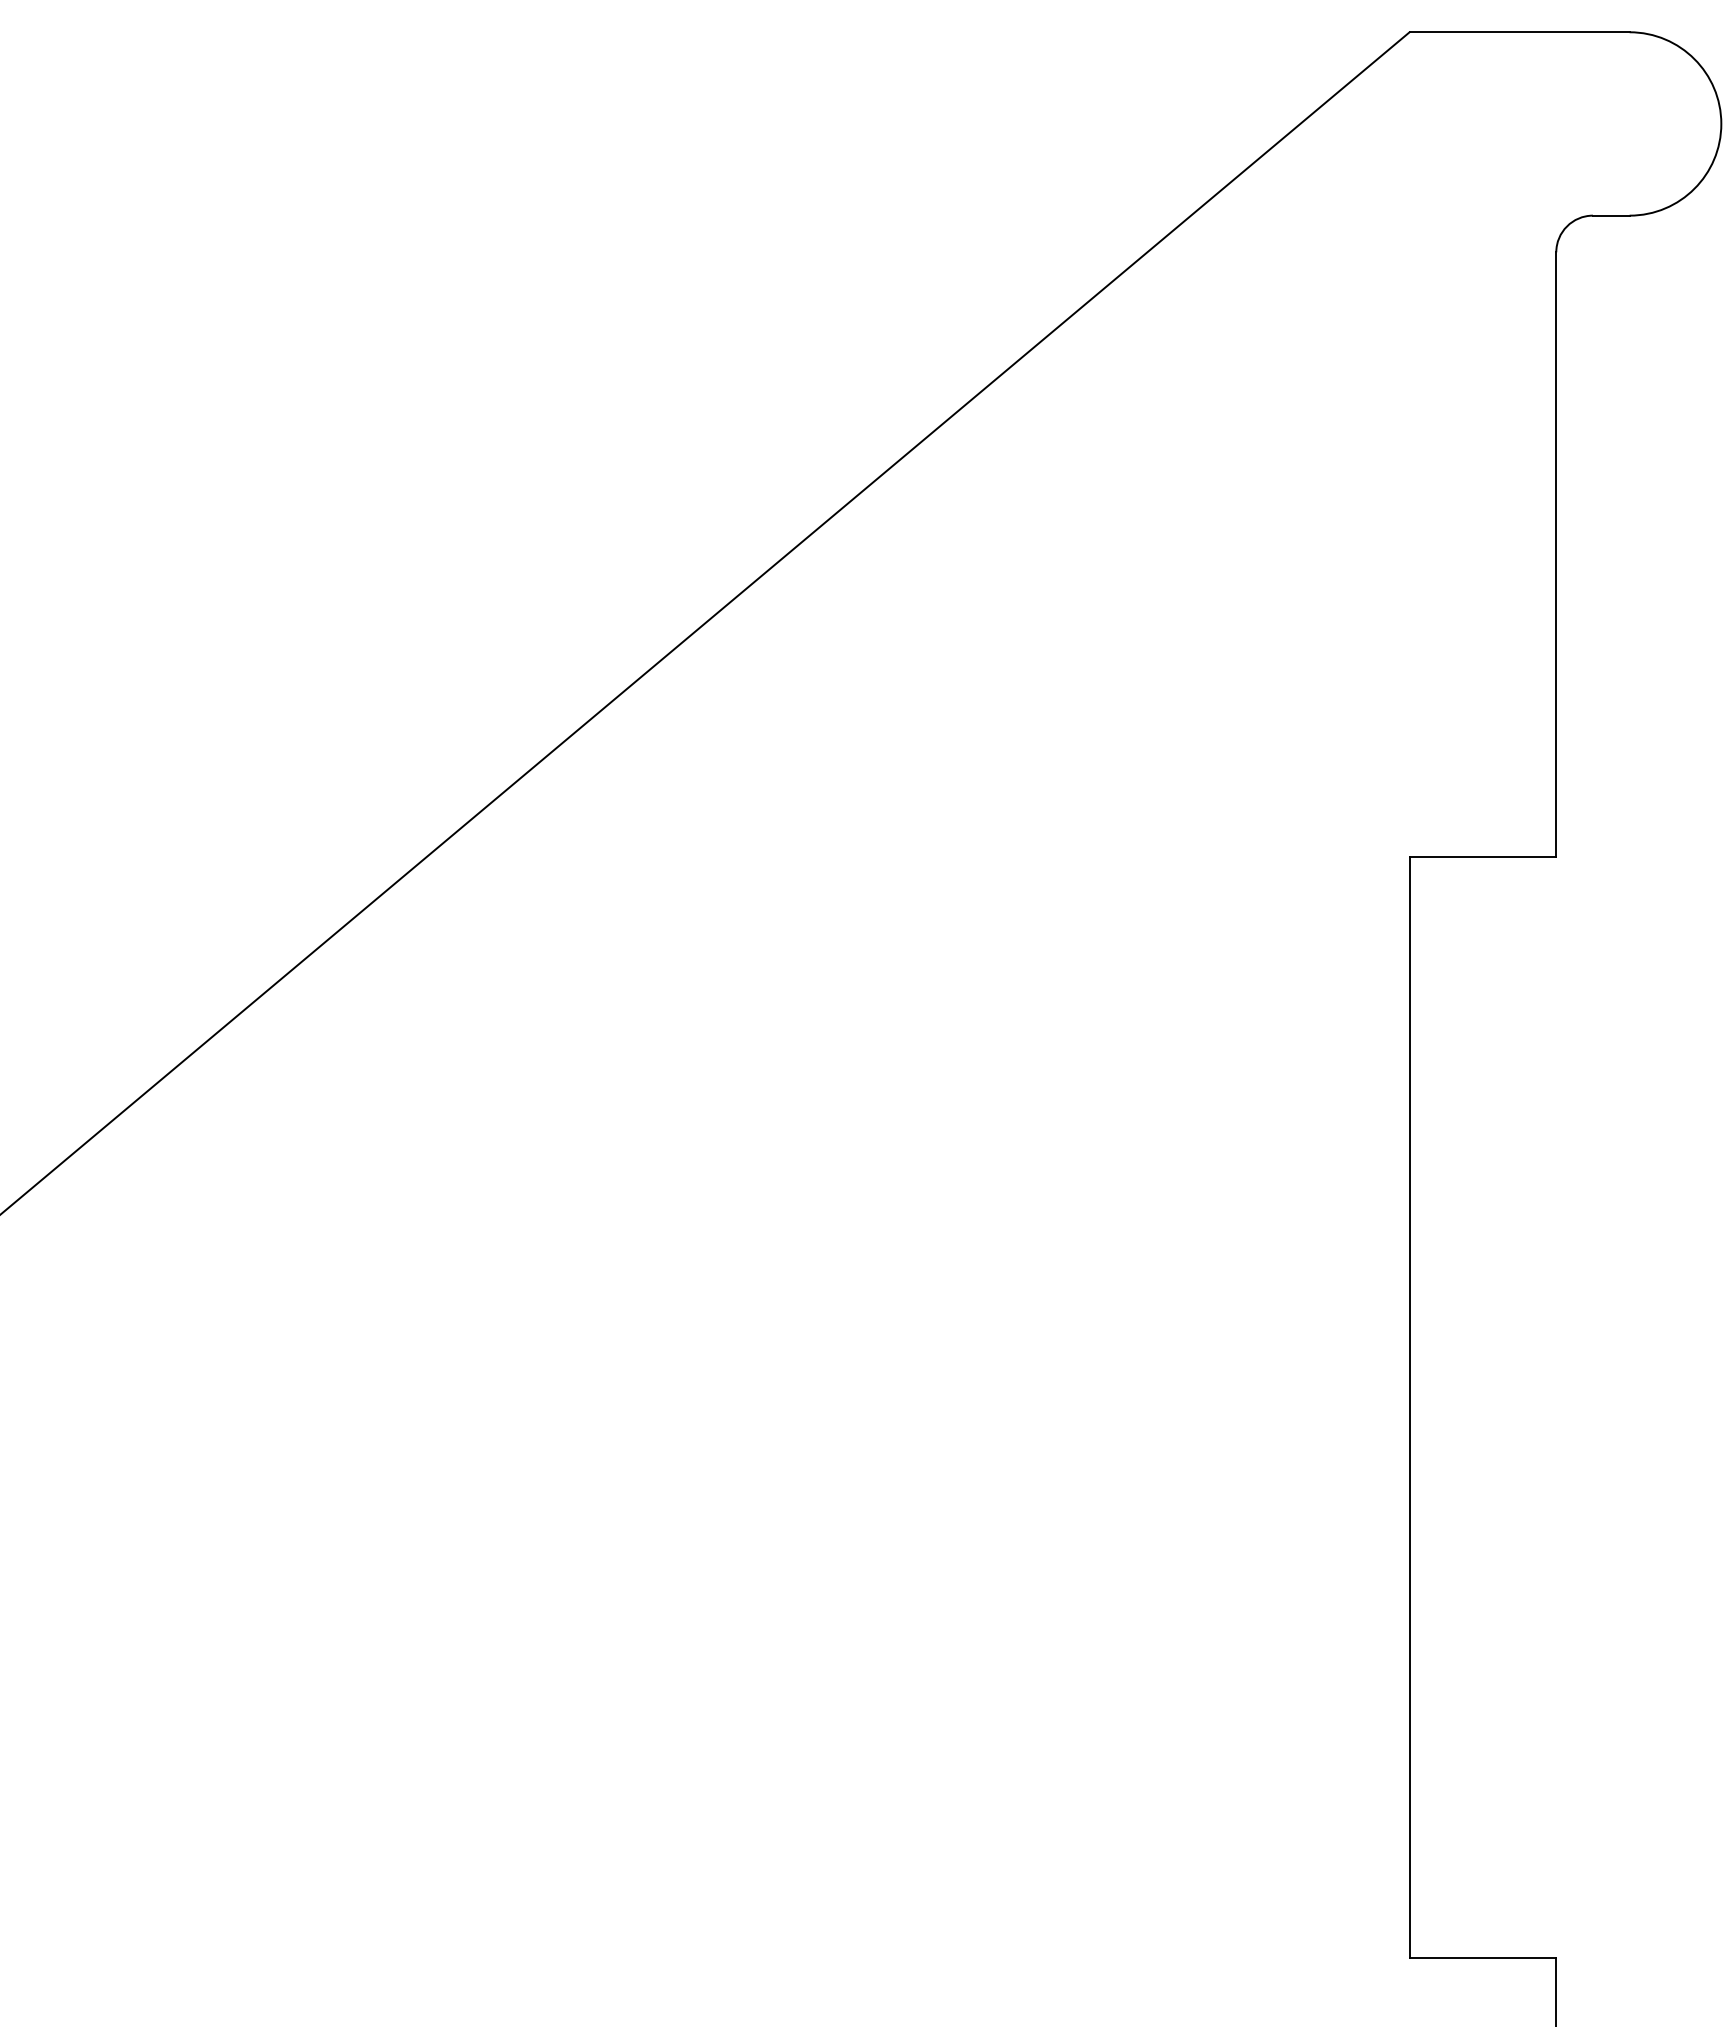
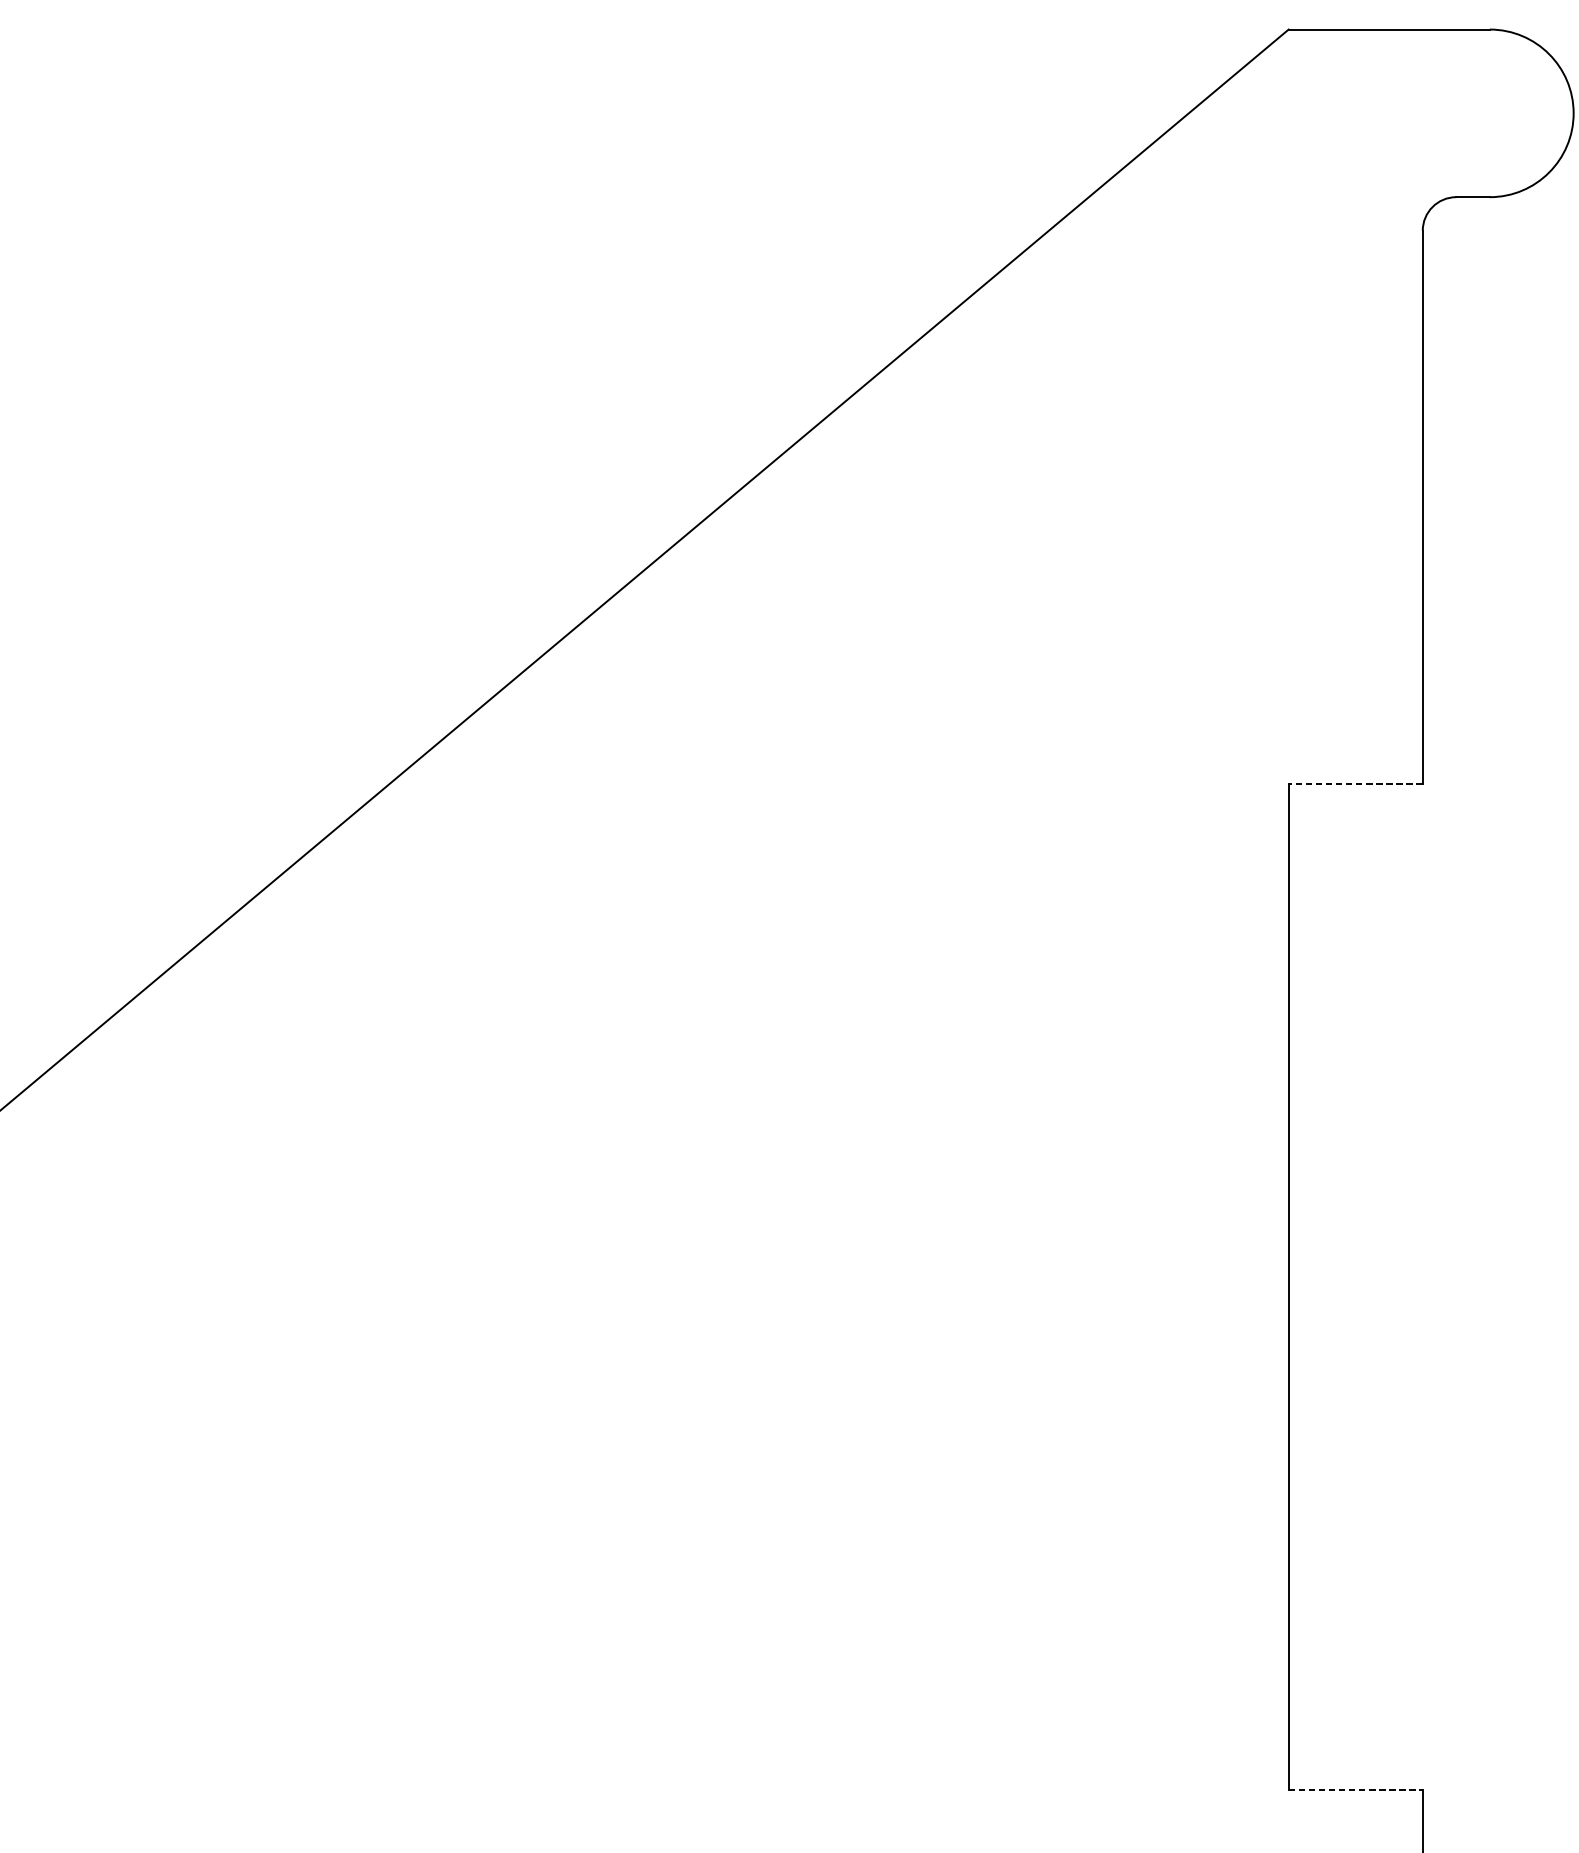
line: (1482, 857) -> (1355, 783), solid -> dashed
line: (1483, 1957) -> (1356, 1789), solid -> dashed

